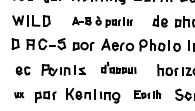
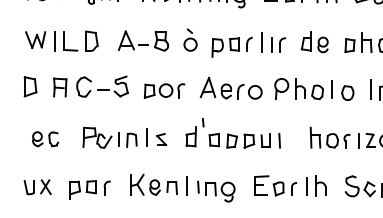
part: (102, 21) -> (201, 42), size x1.43
part: (118, 67) -> (232, 132), size x1.43
part: (18, 94) -> (36, 185), size x1.67
part: (147, 94) -> (289, 185), size x1.43

